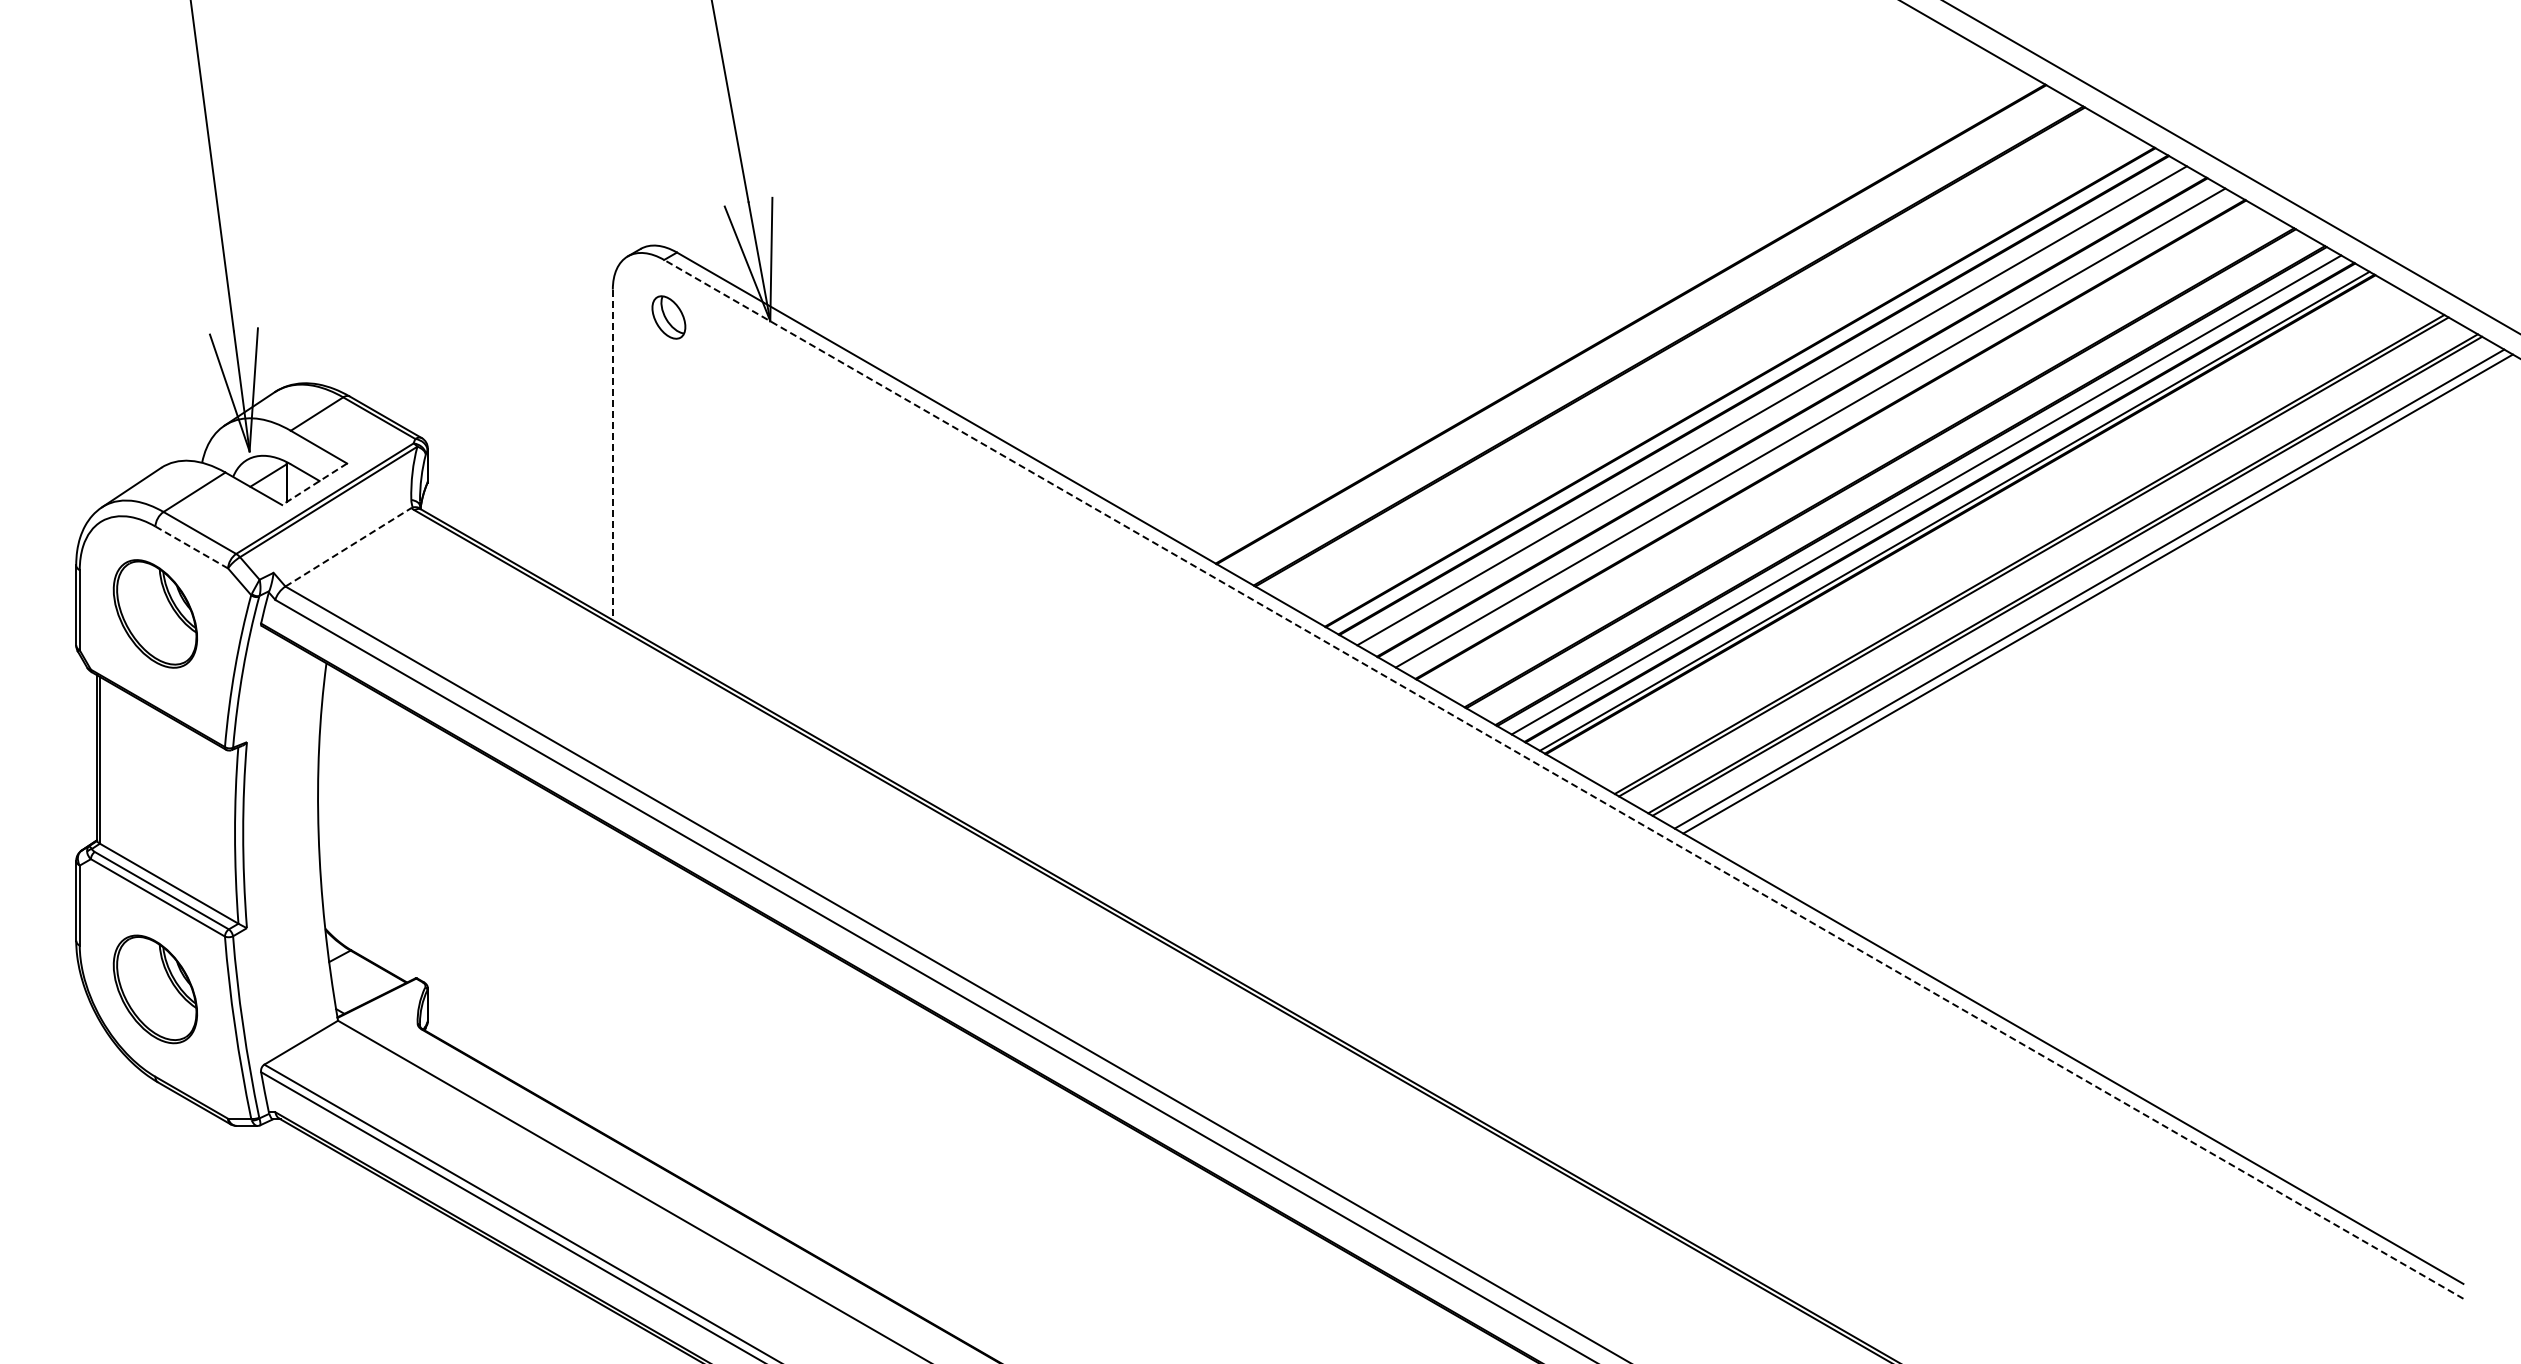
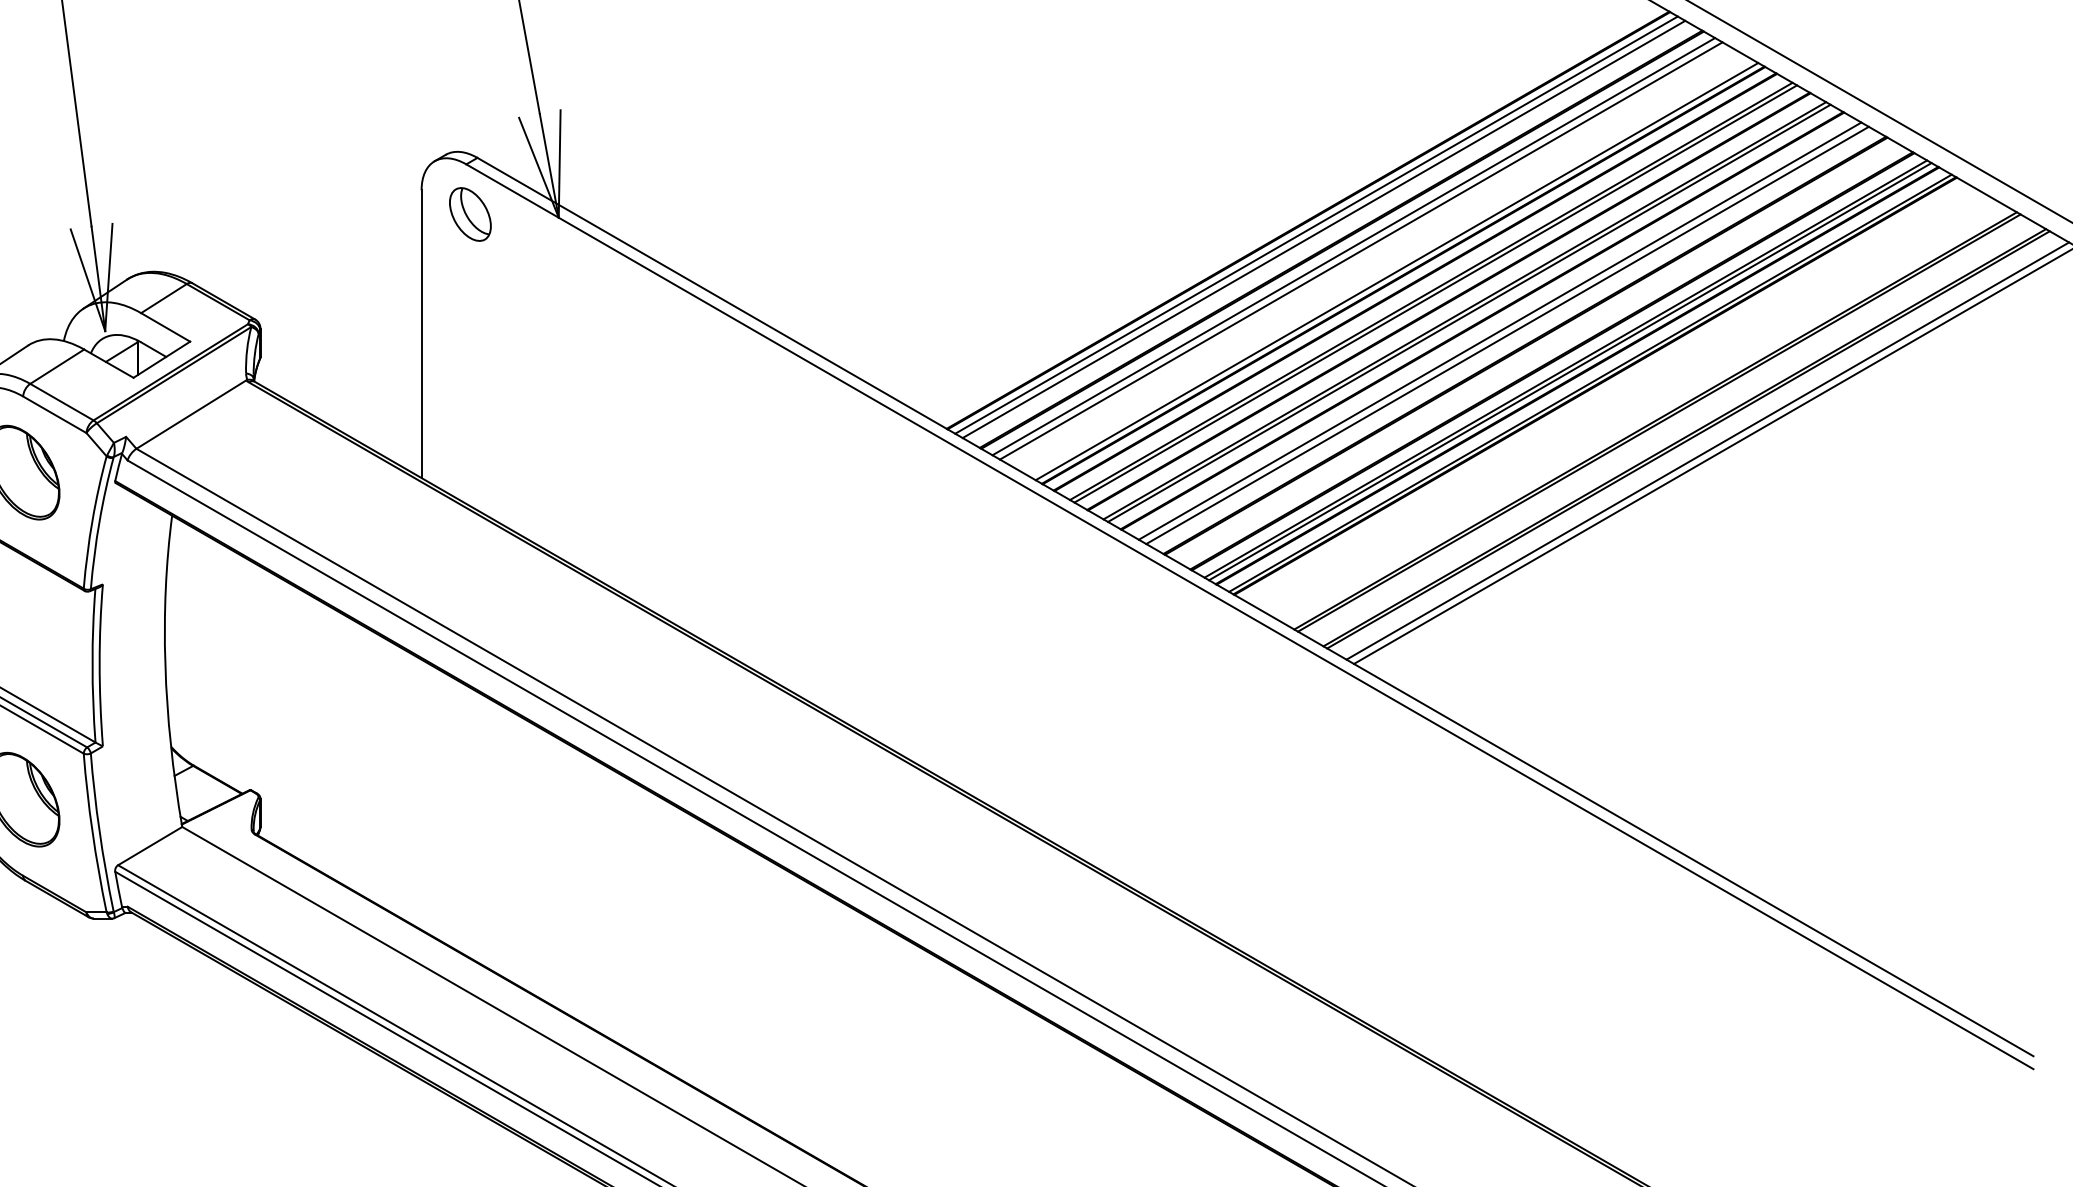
part: (668, 317) -> (470, 214), size x1.43
line: (1640, 329) -> (1316, 224), added
line: (1648, 334) -> (1323, 229), added
line: (1682, 353) -> (1353, 245), added
line: (1691, 358) -> (1361, 250), added
line: (1732, 382) -> (1396, 271), added
line: (1777, 408) -> (1436, 293), added
line: (1815, 430) -> (1469, 312), added
line: (1850, 450) -> (1499, 330), added
line: (612, 455) -> (421, 334), dashed -> solid
line: (1859, 455) -> (1507, 334), added
line: (314, 484) -> (161, 359), dashed -> solid
line: (1931, 497) -> (1570, 371), added
line: (191, 547) -> (54, 414), dashed -> solid
line: (348, 547) -> (191, 414), dashed -> solid
line: (1563, 779) -> (1249, 616), dashed -> solid

